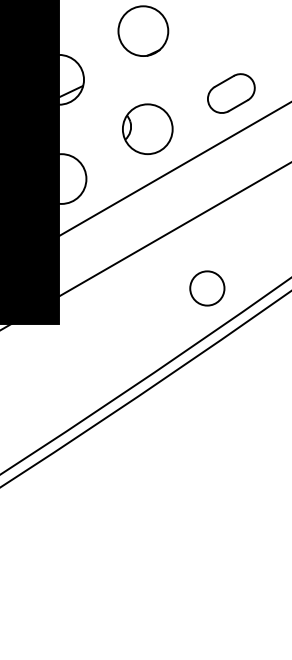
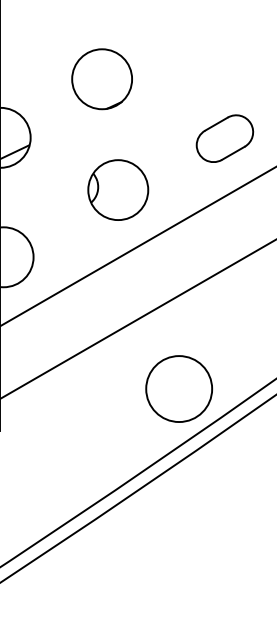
part: (231, 93) -> (225, 138), moved
part: (147, 128) -> (117, 189), moved
circle: (207, 288) -> (179, 389), size x1.6

